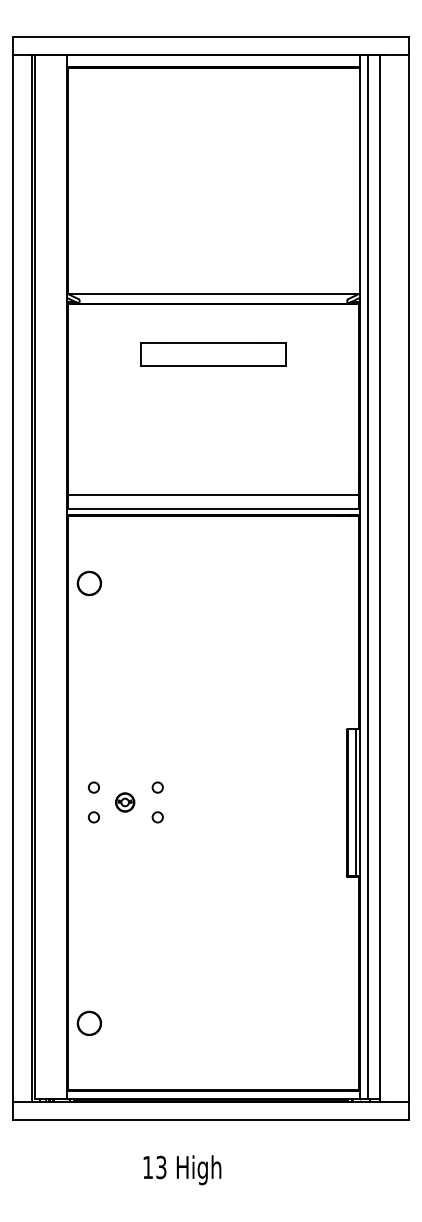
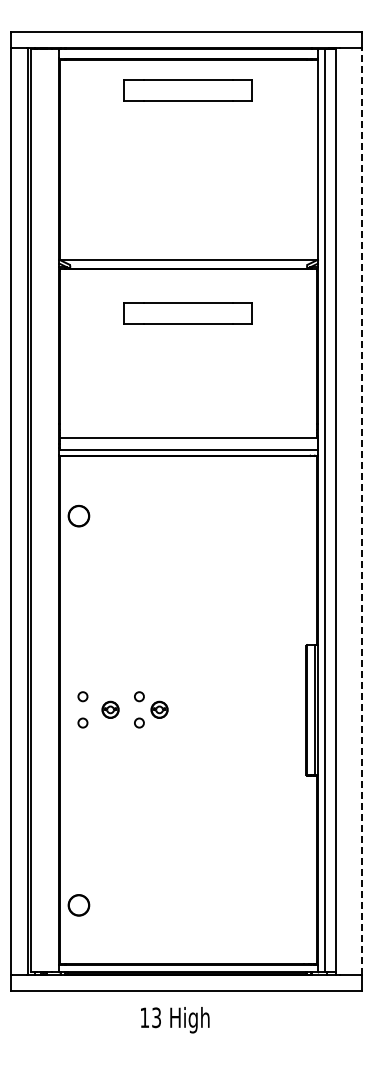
part: (212, 102) -> (187, 90), added
line: (409, 578) -> (362, 511), solid -> dashed
part: (180, 802) -> (159, 709), added
text: (182, 1170) -> (175, 1020), moved

